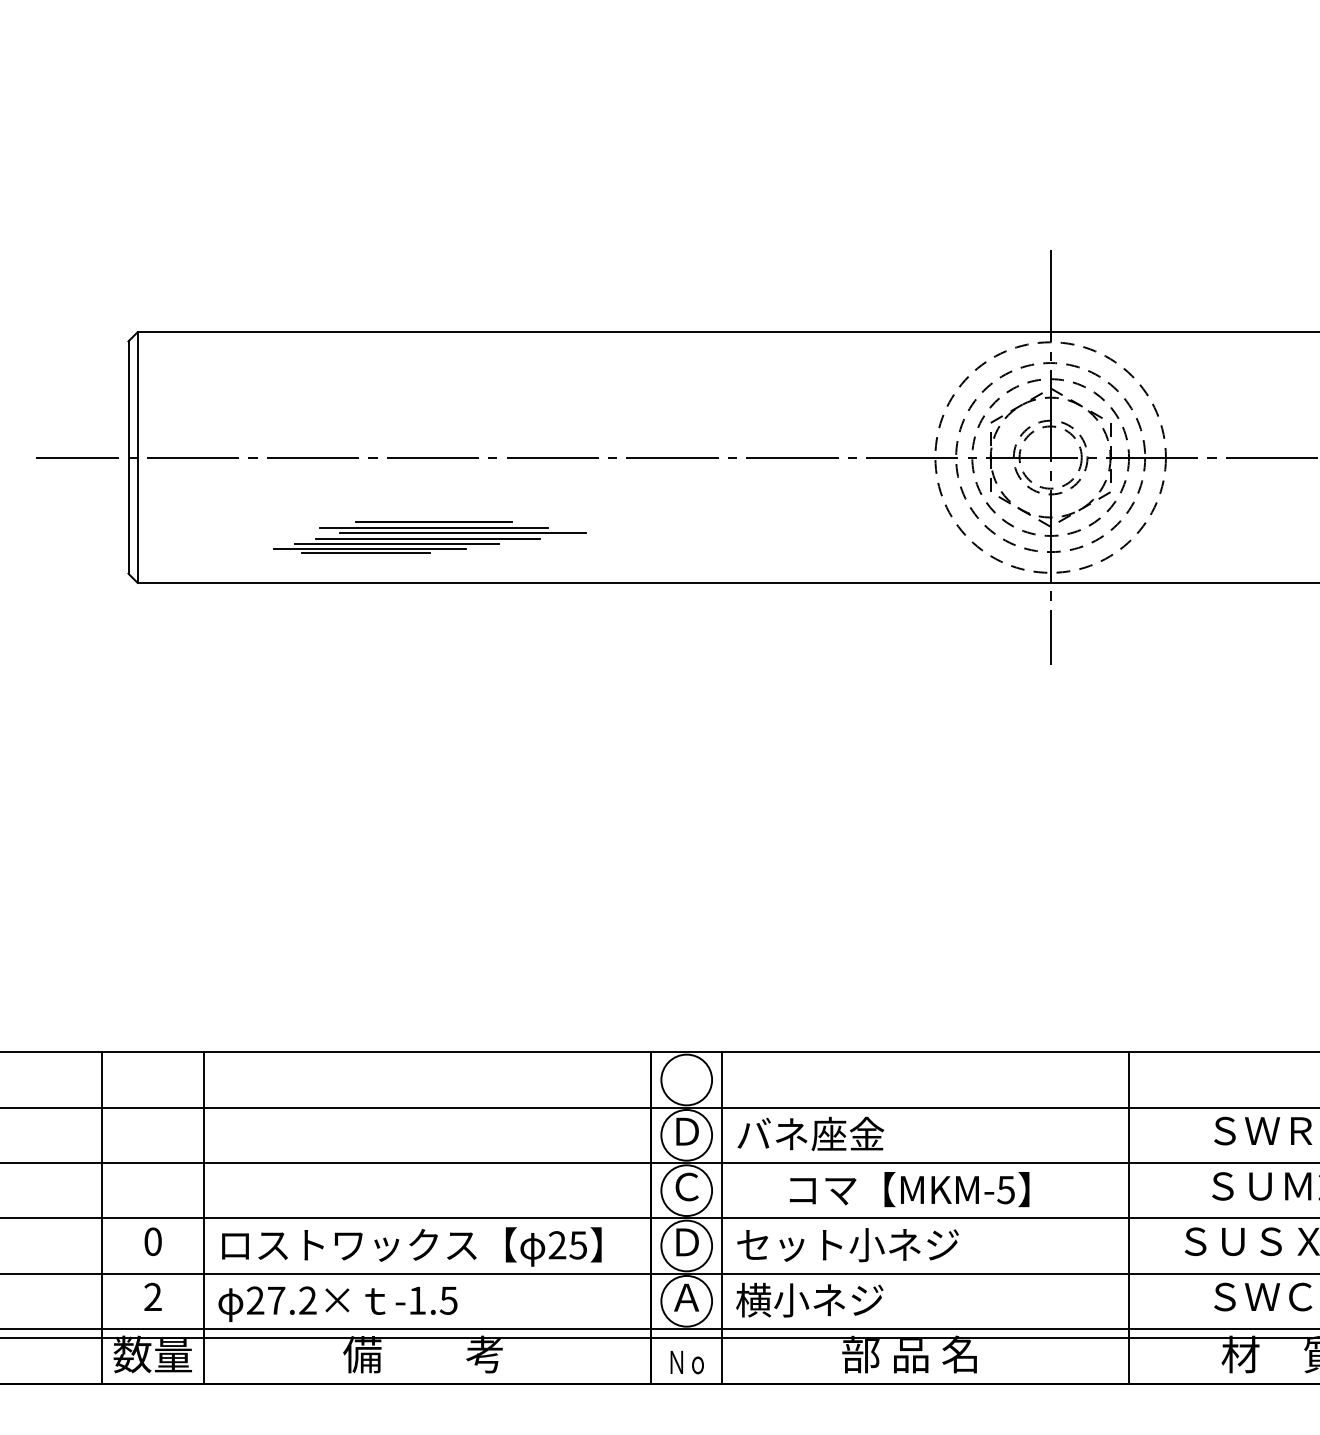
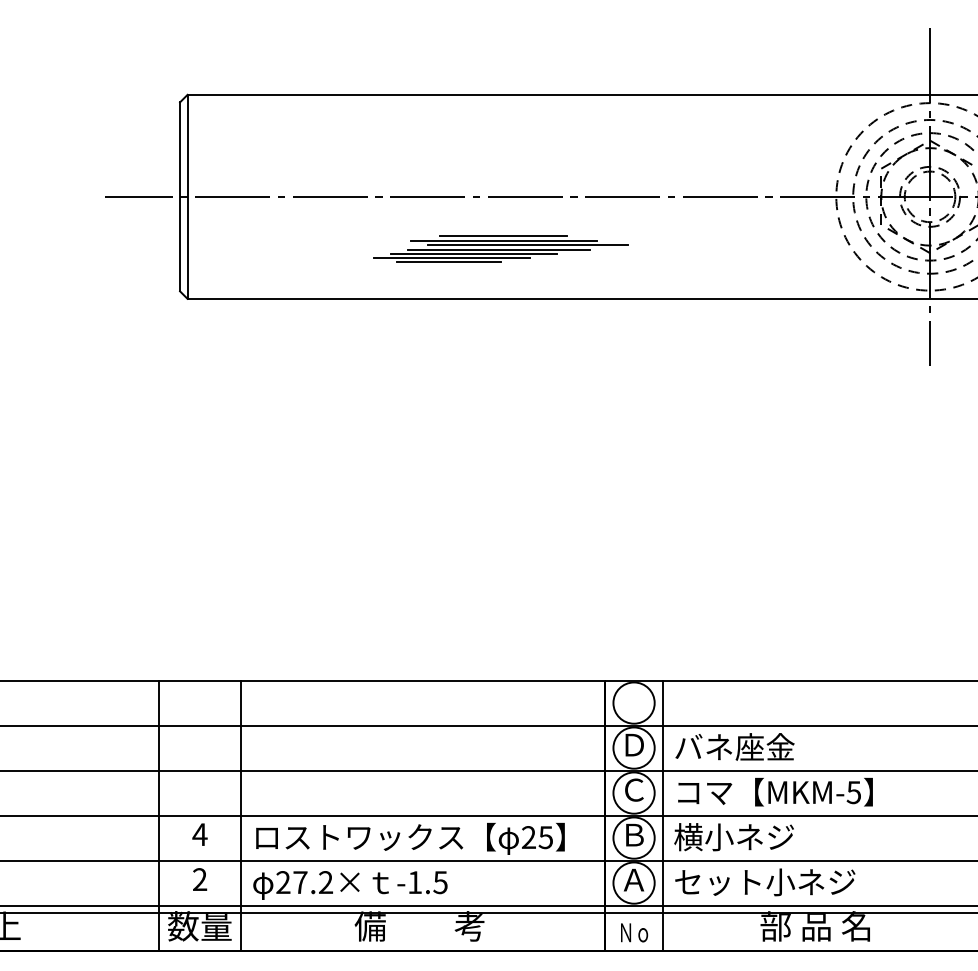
part: (429, 537) -> (500, 248), moved
text: (909, 1189) -> (775, 792), moved
text: (152, 1241) -> (199, 834), 0 -> 4
text: (687, 1242) -> (634, 835), Ｄ -> Ｂ
text: (847, 1244) -> (764, 836), セット小ネジ -> 横小ネジ
text: (847, 1299) -> (764, 881), 横小ネジ -> セット小ネジ

